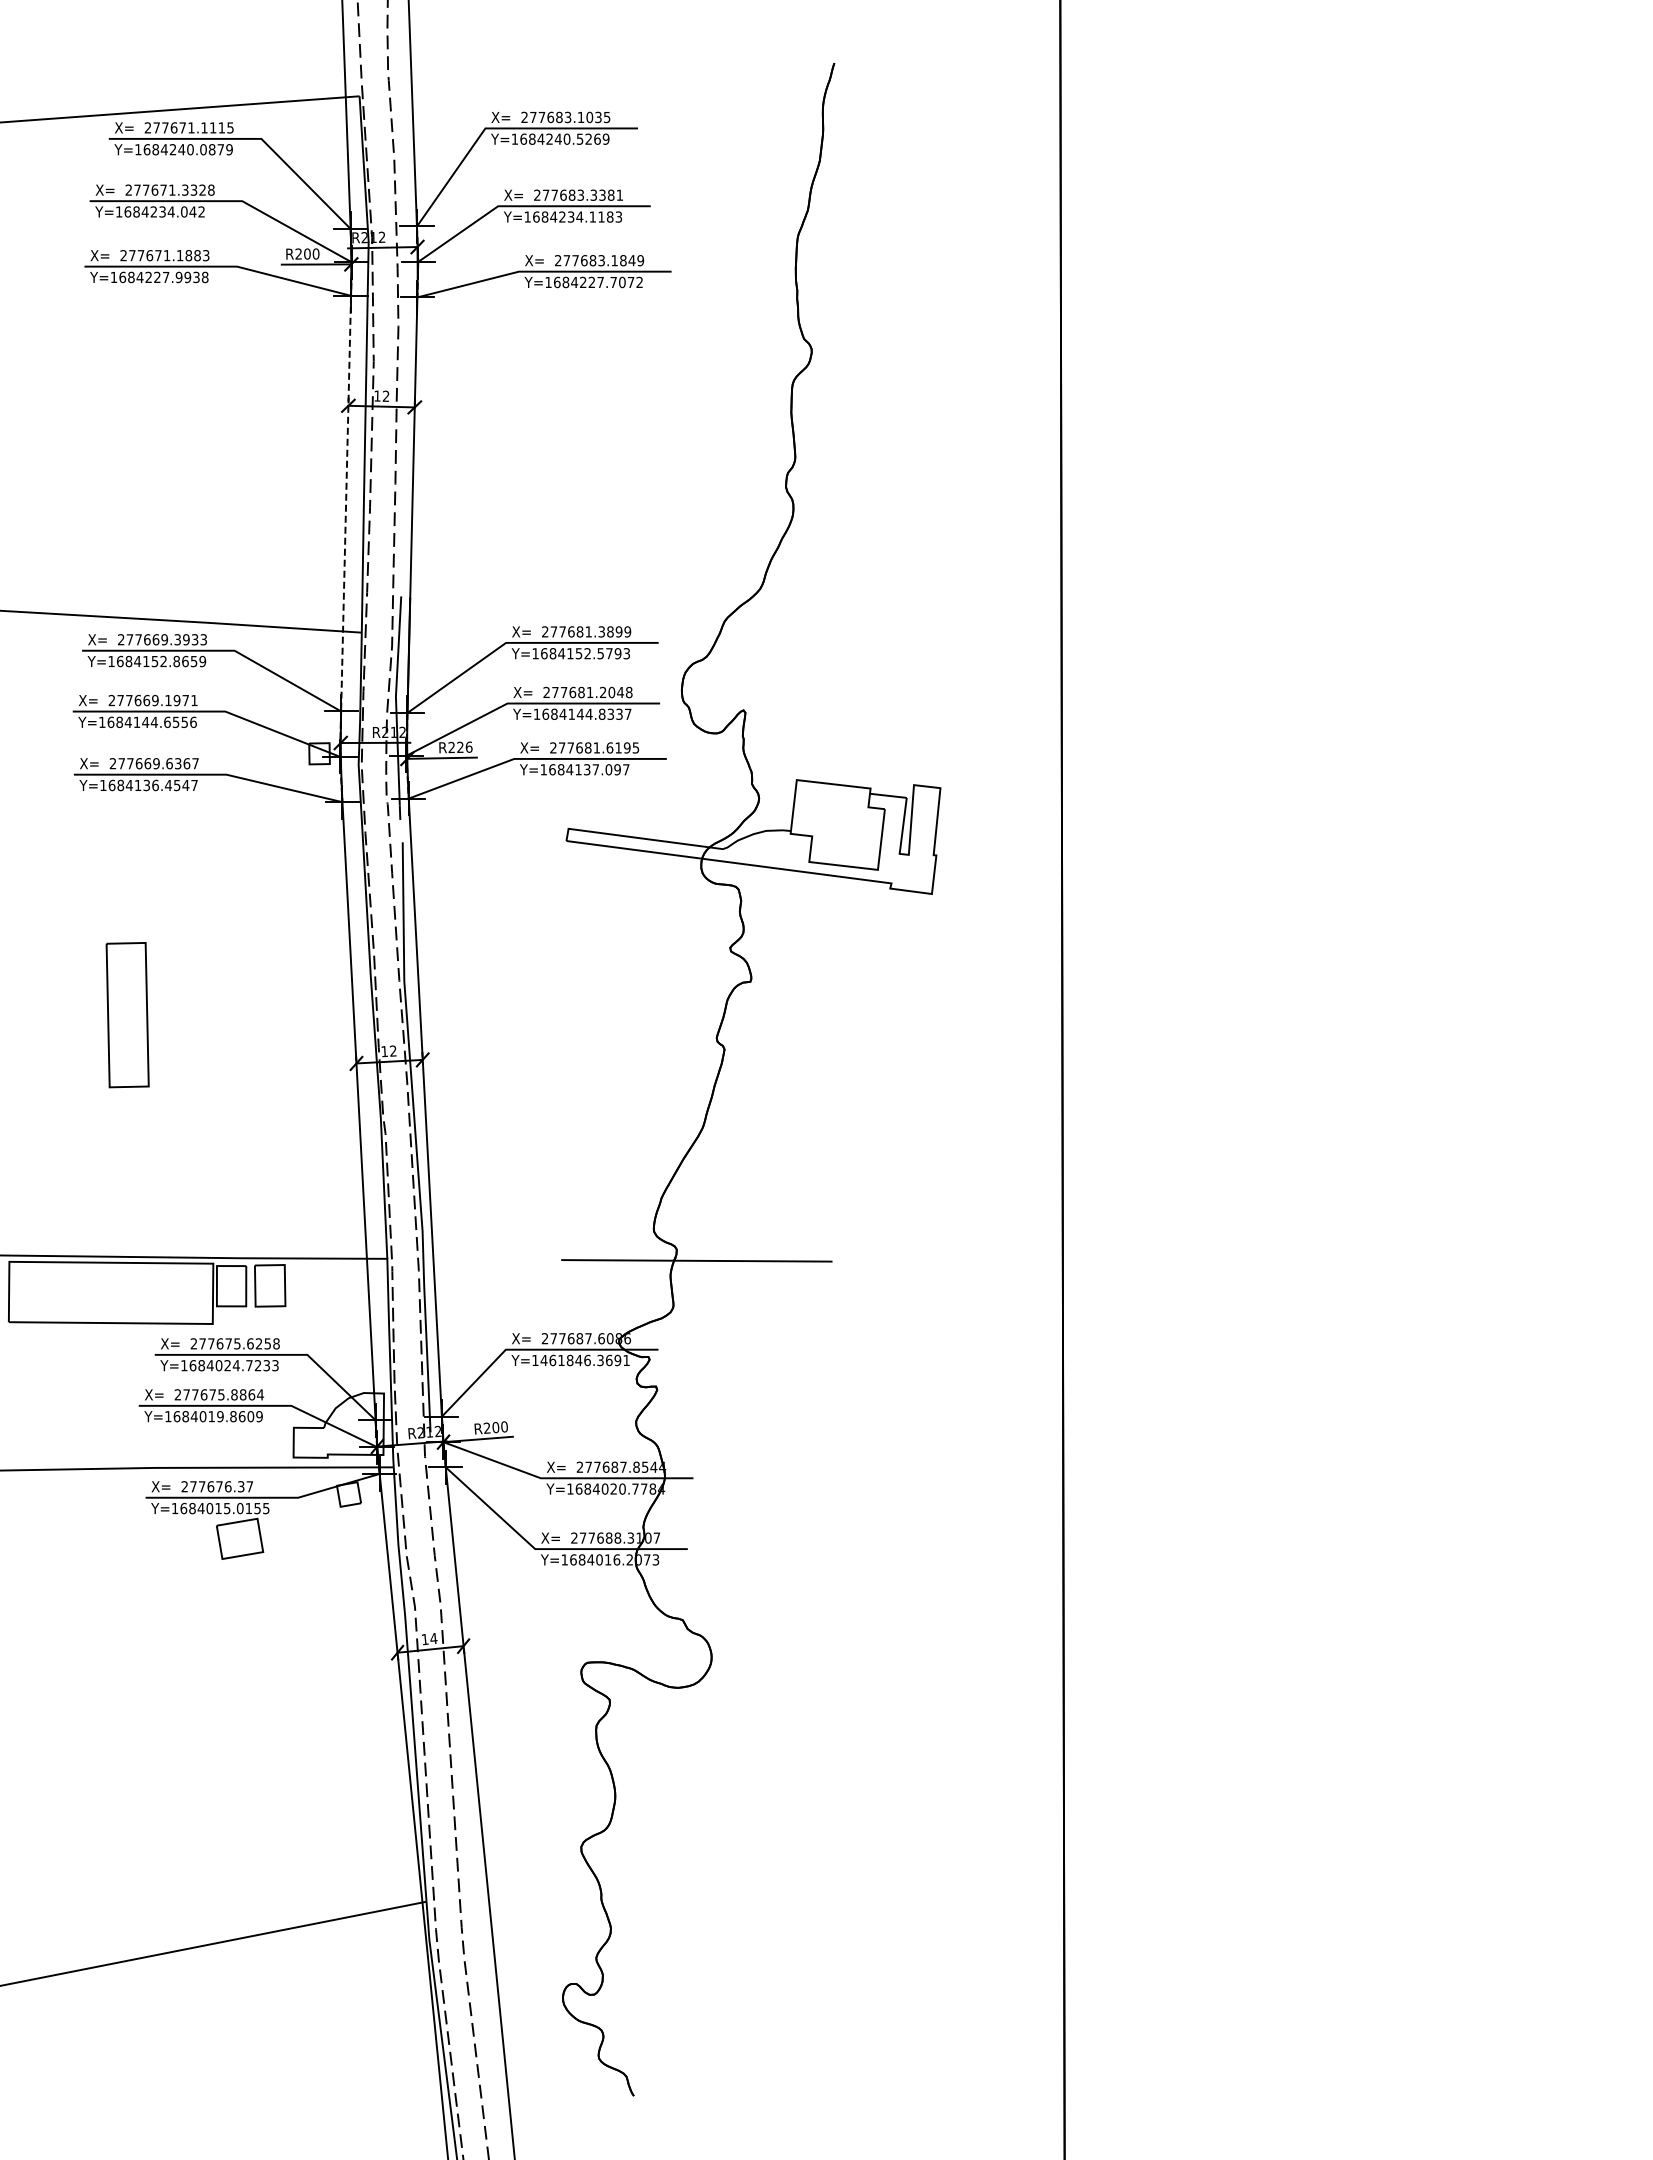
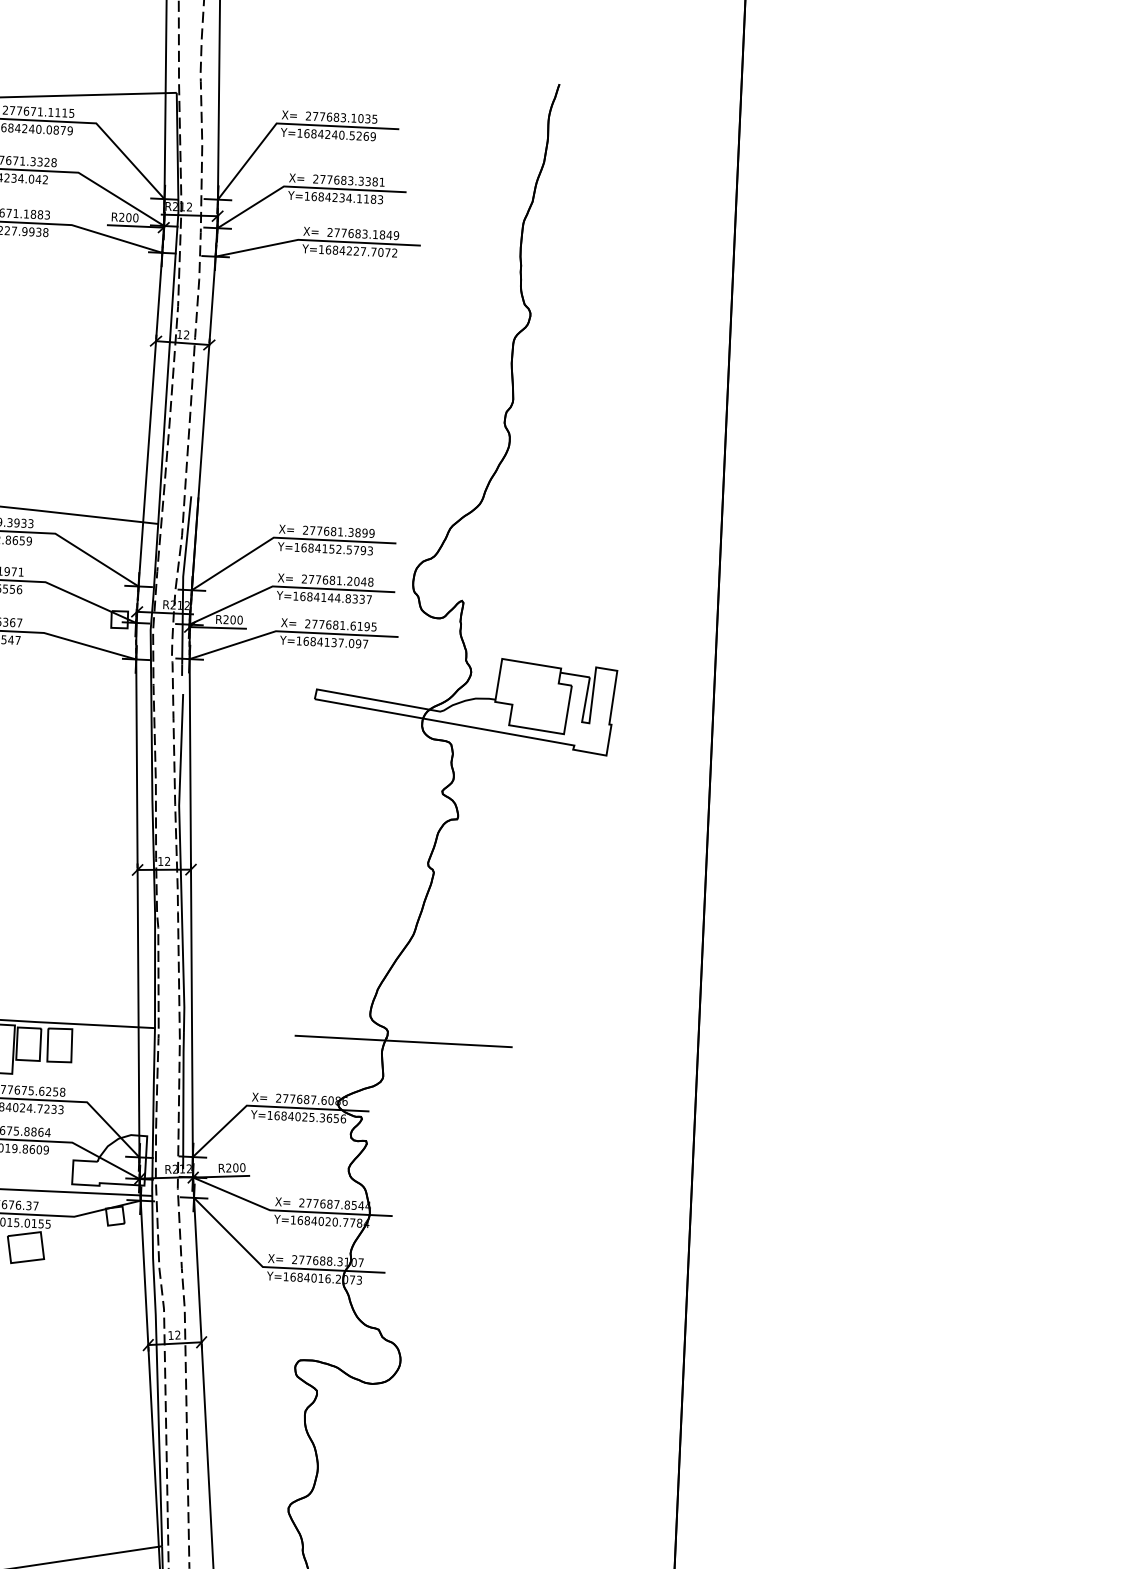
line: (346, 503) -> (150, 419), dashed -> solid
text: (464, 747) -> (236, 620), R226 -> R200
text: (585, 1360) -> (310, 1117), Y=1461846.3691 -> Y=1684025.3656
text: (433, 1638) -> (177, 1334), 14 -> 12

